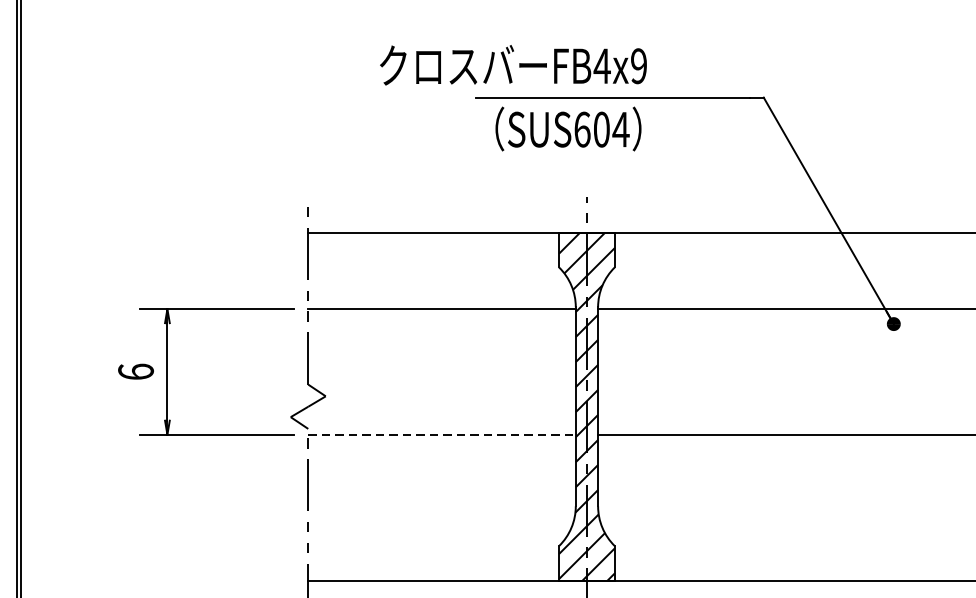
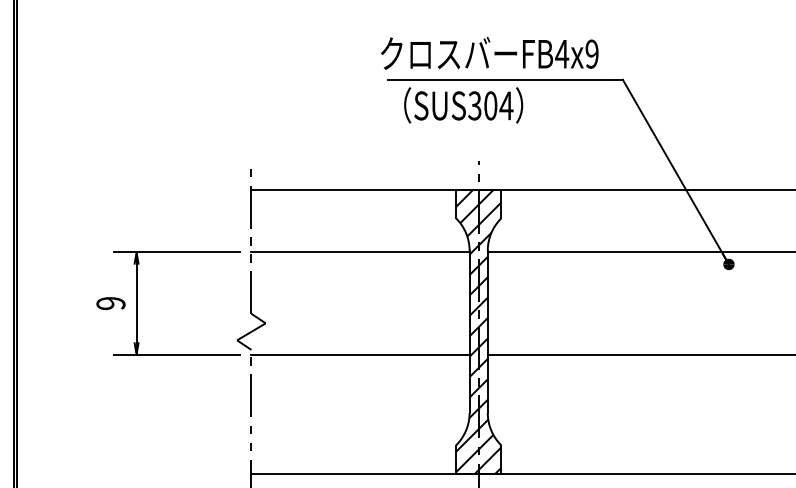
text: (513, 65) -> (489, 53), moved
text: (581, 129) -> (474, 105), SUS604 -> SUS304
text: (135, 370) -> (110, 302), 6 -> 9
line: (443, 434) -> (361, 354), dashed -> solid

